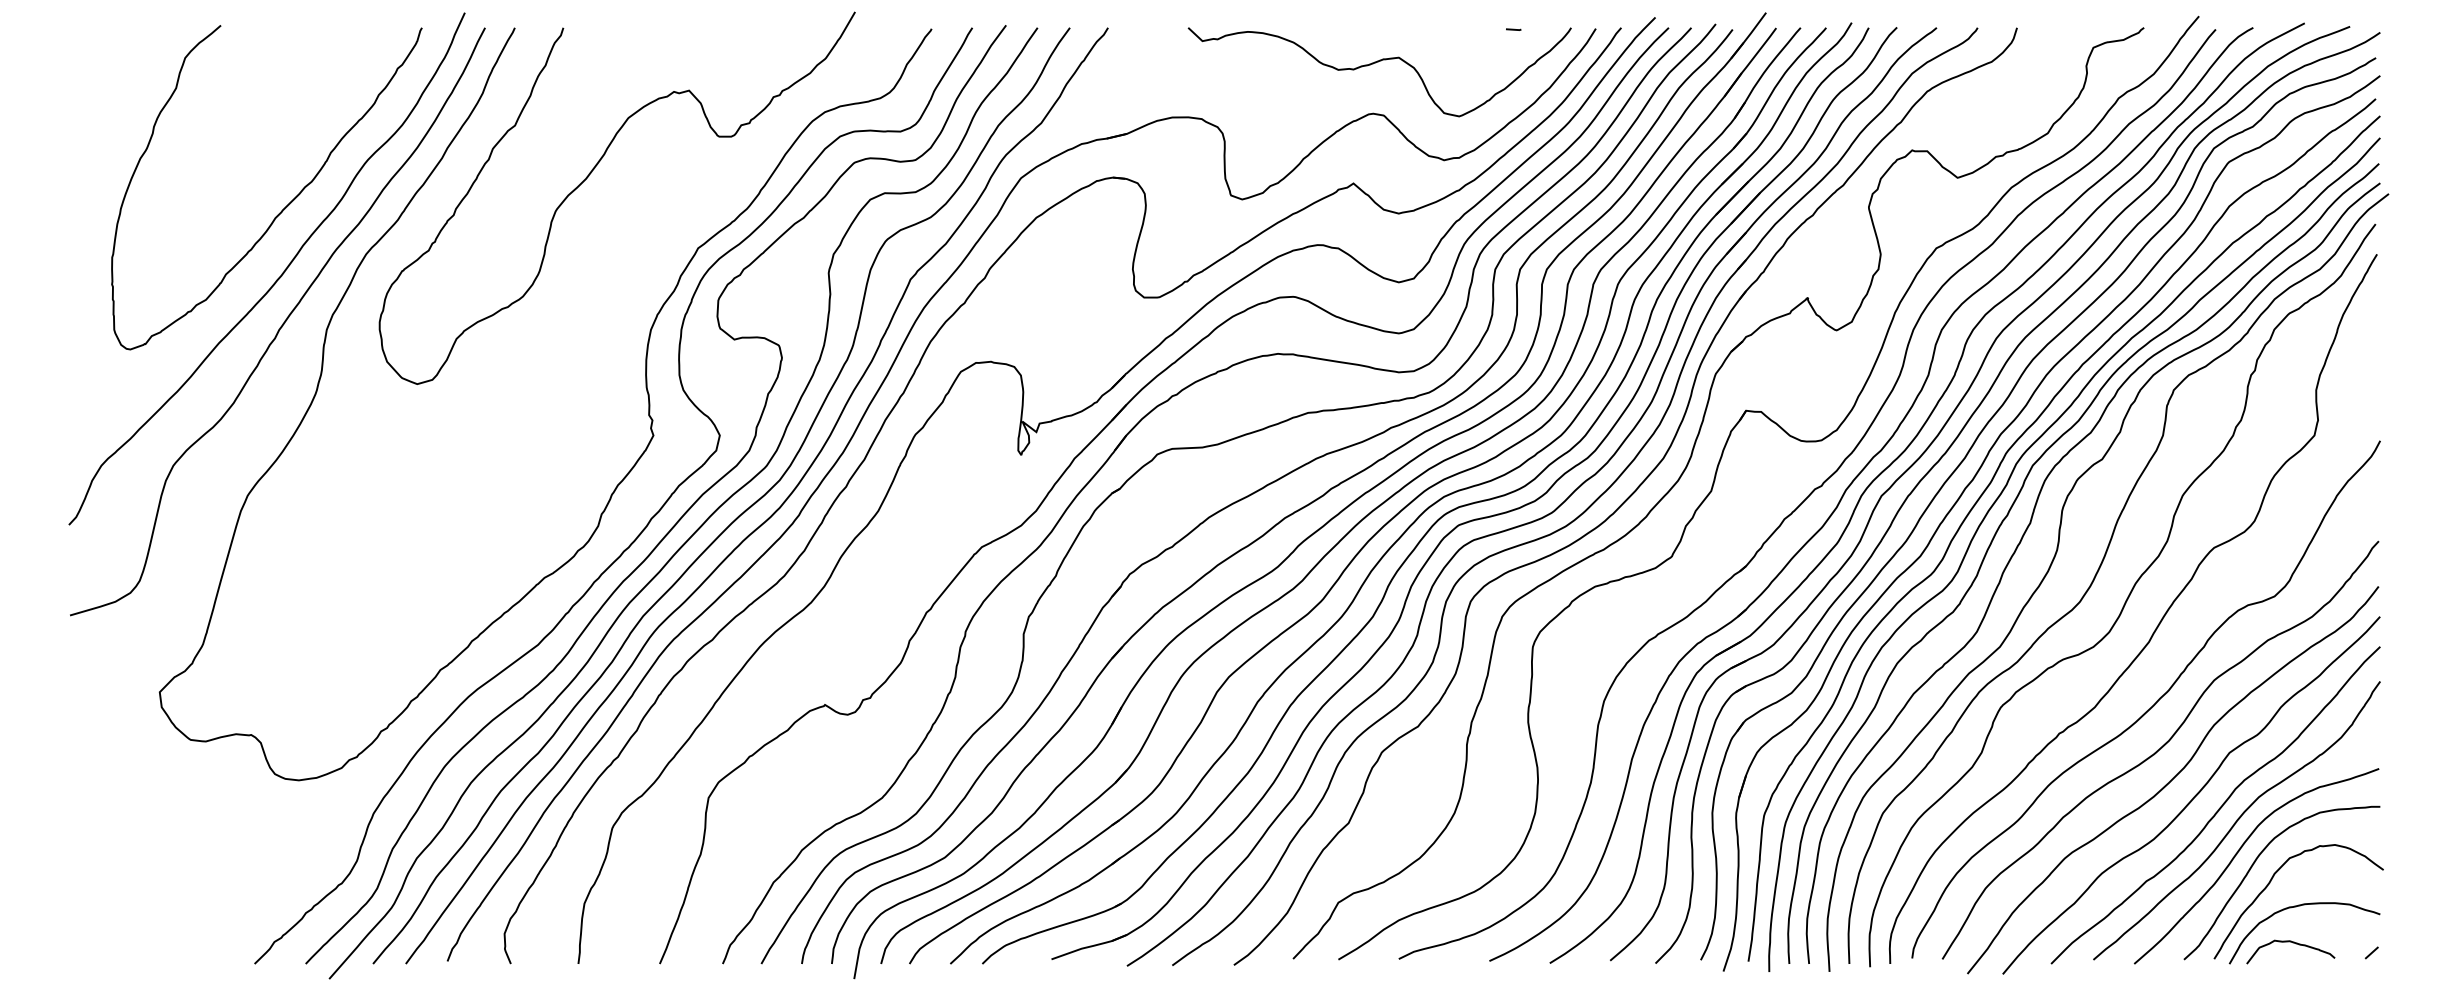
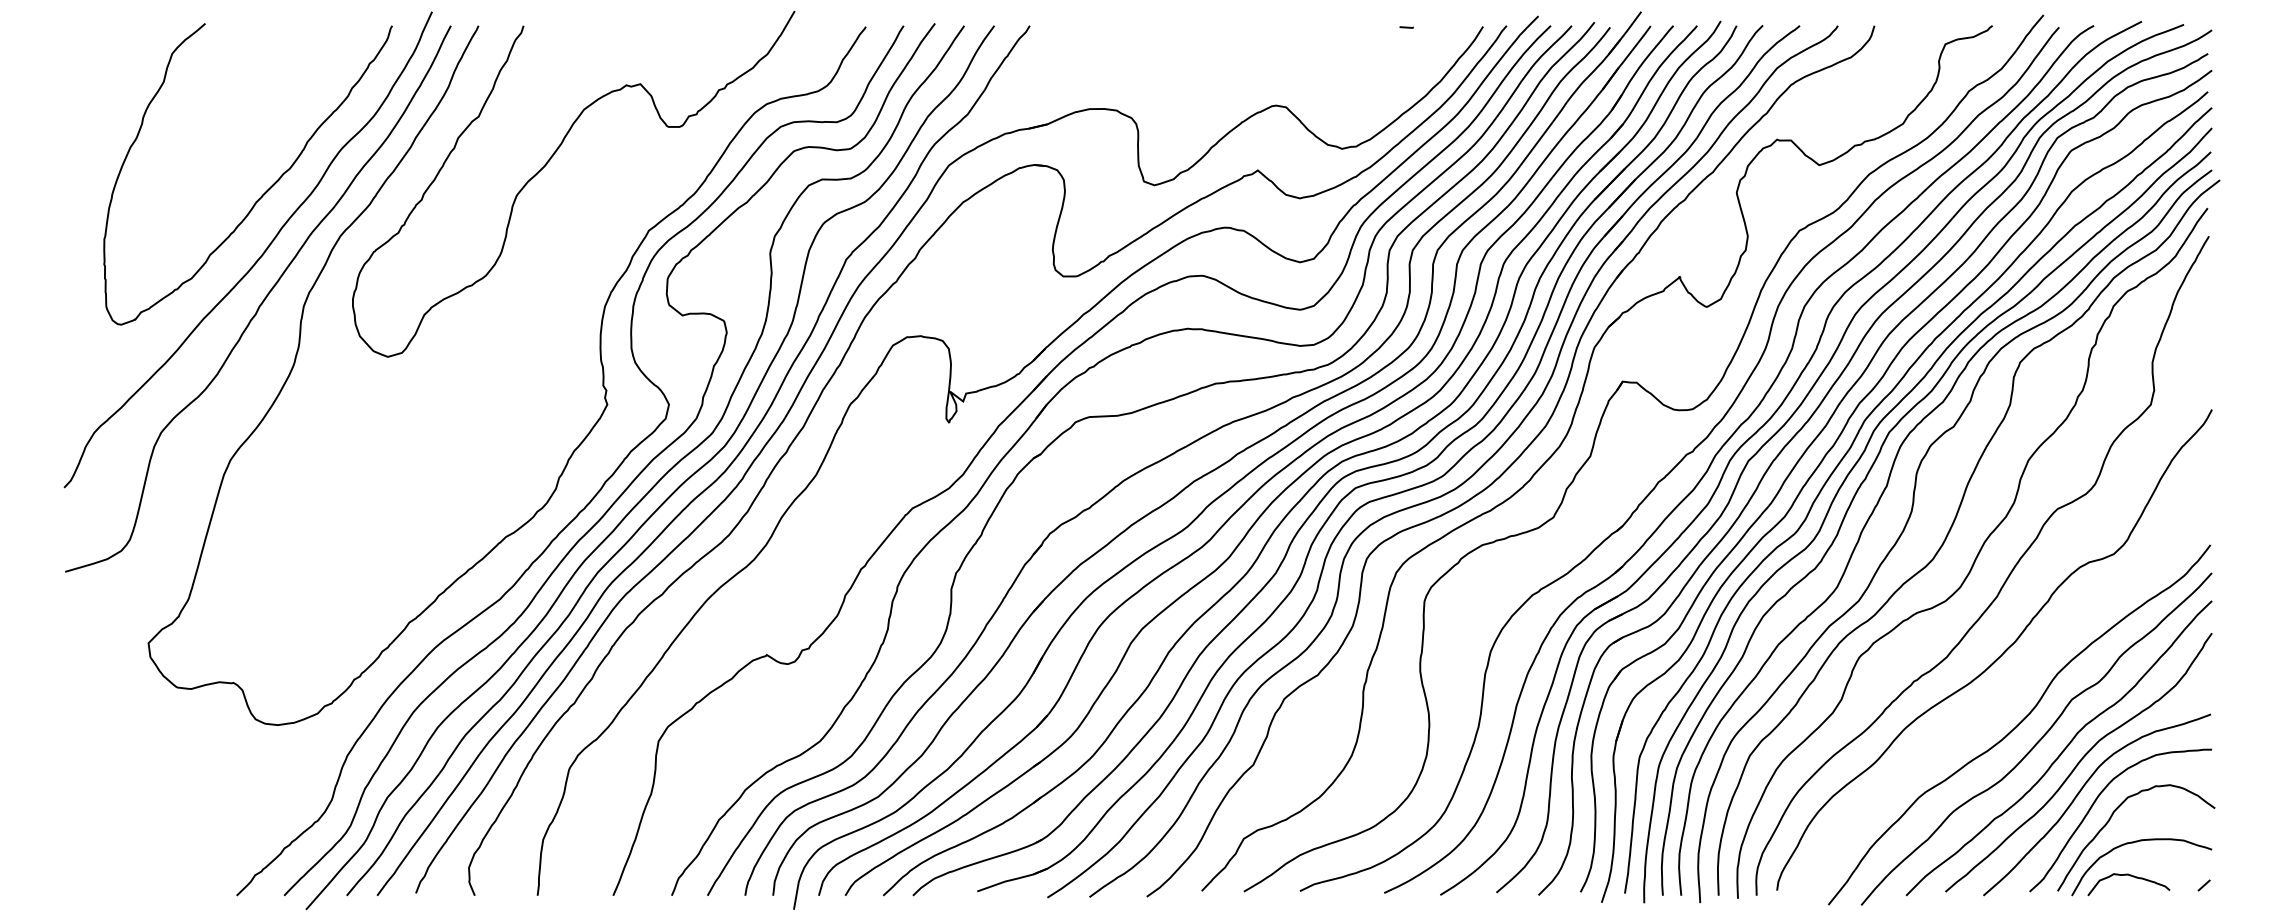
curve: (1377, 63) -> (1280, 58), removed
curve: (2160, 749) -> (2007, 696), removed

